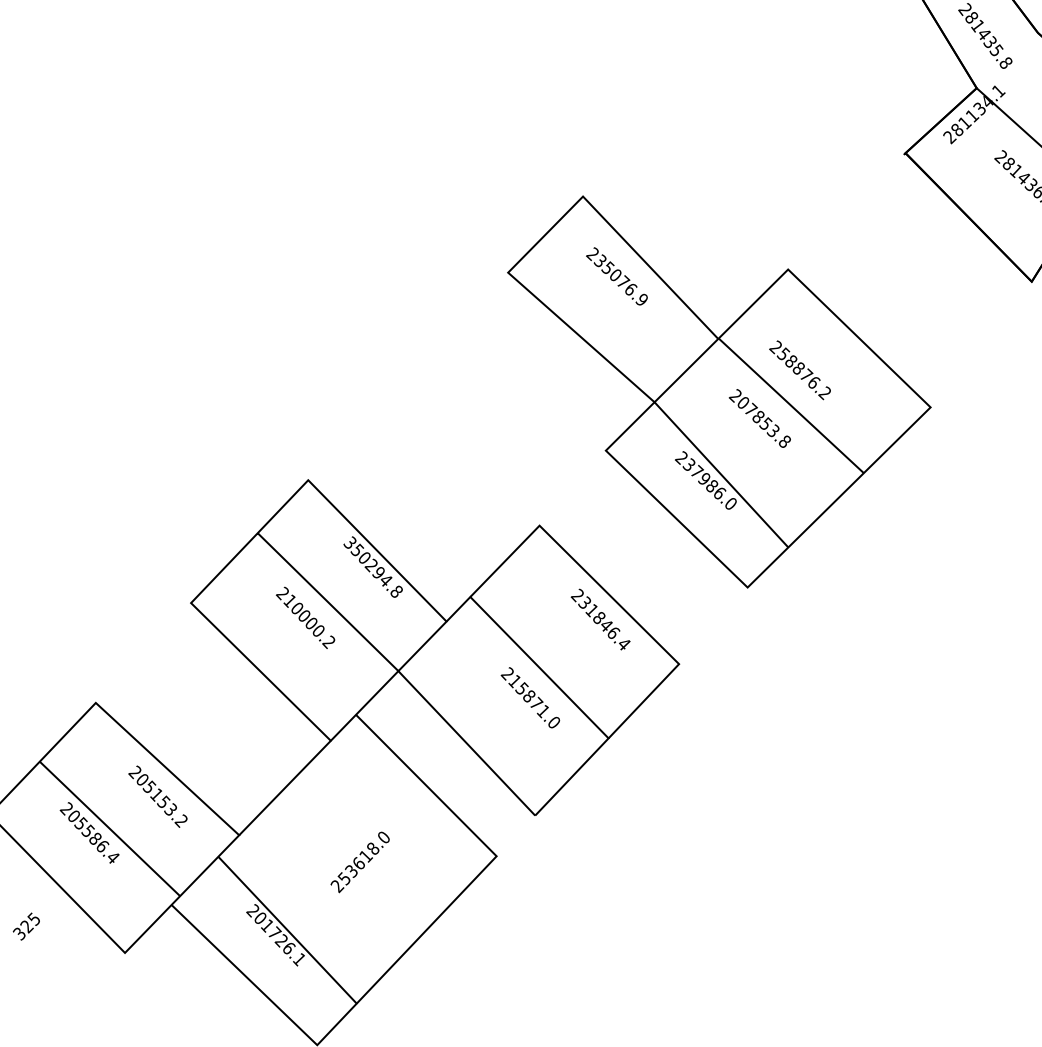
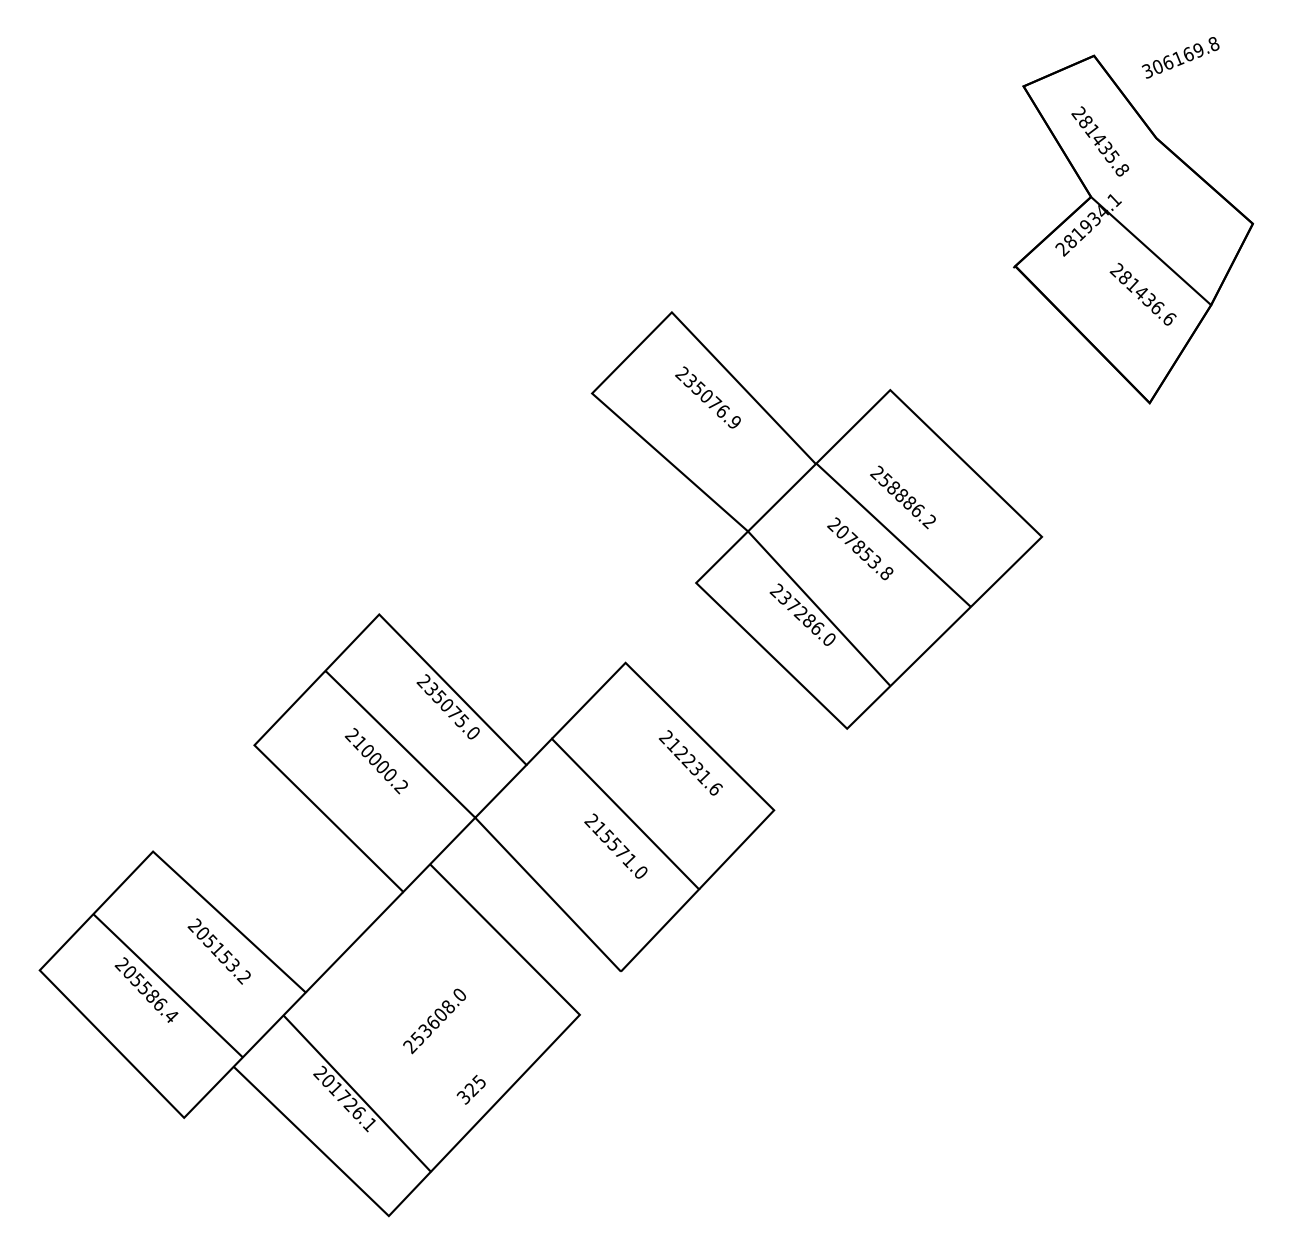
text: (972, 115) -> (1086, 226), 281134.1 -> 281934.1
text: (807, 375) -> (910, 502), 258876.2 -> 258886.2
text: (702, 479) -> (799, 613), 237986.0 -> 237286.0
text: (372, 566) -> (447, 706), 350294.8 -> 235075.0
text: (604, 622) -> (694, 766), 231846.4 -> 212231.6
text: (529, 696) -> (614, 844), 215871.0 -> 215571.0
text: (366, 855) -> (441, 1014), 253618.0 -> 253608.0
text: (25, 926) -> (470, 1089), moved

